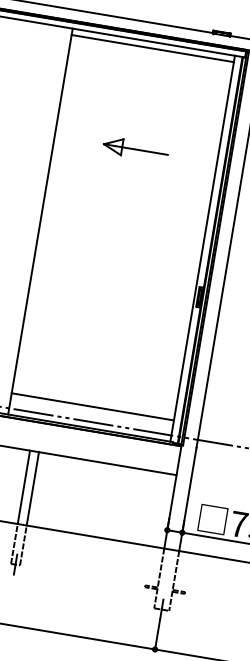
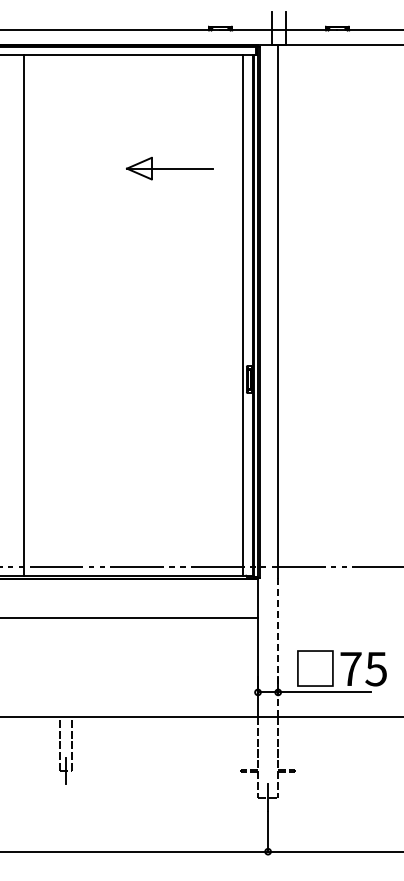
line: (152, 48) -> (132, 63), removed
part: (135, 149) -> (169, 168), moved
line: (92, 406) -> (132, 546), removed
line: (24, 487) -> (60, 667), removed
line: (33, 488) -> (72, 667), removed
line: (188, 499) -> (278, 647), solid -> dashed

